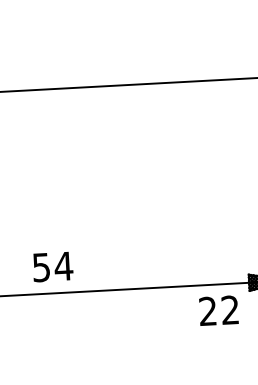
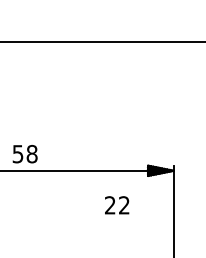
text: (62, 265) -> (31, 153), 54 -> 58
text: (219, 310) -> (117, 205), moved

